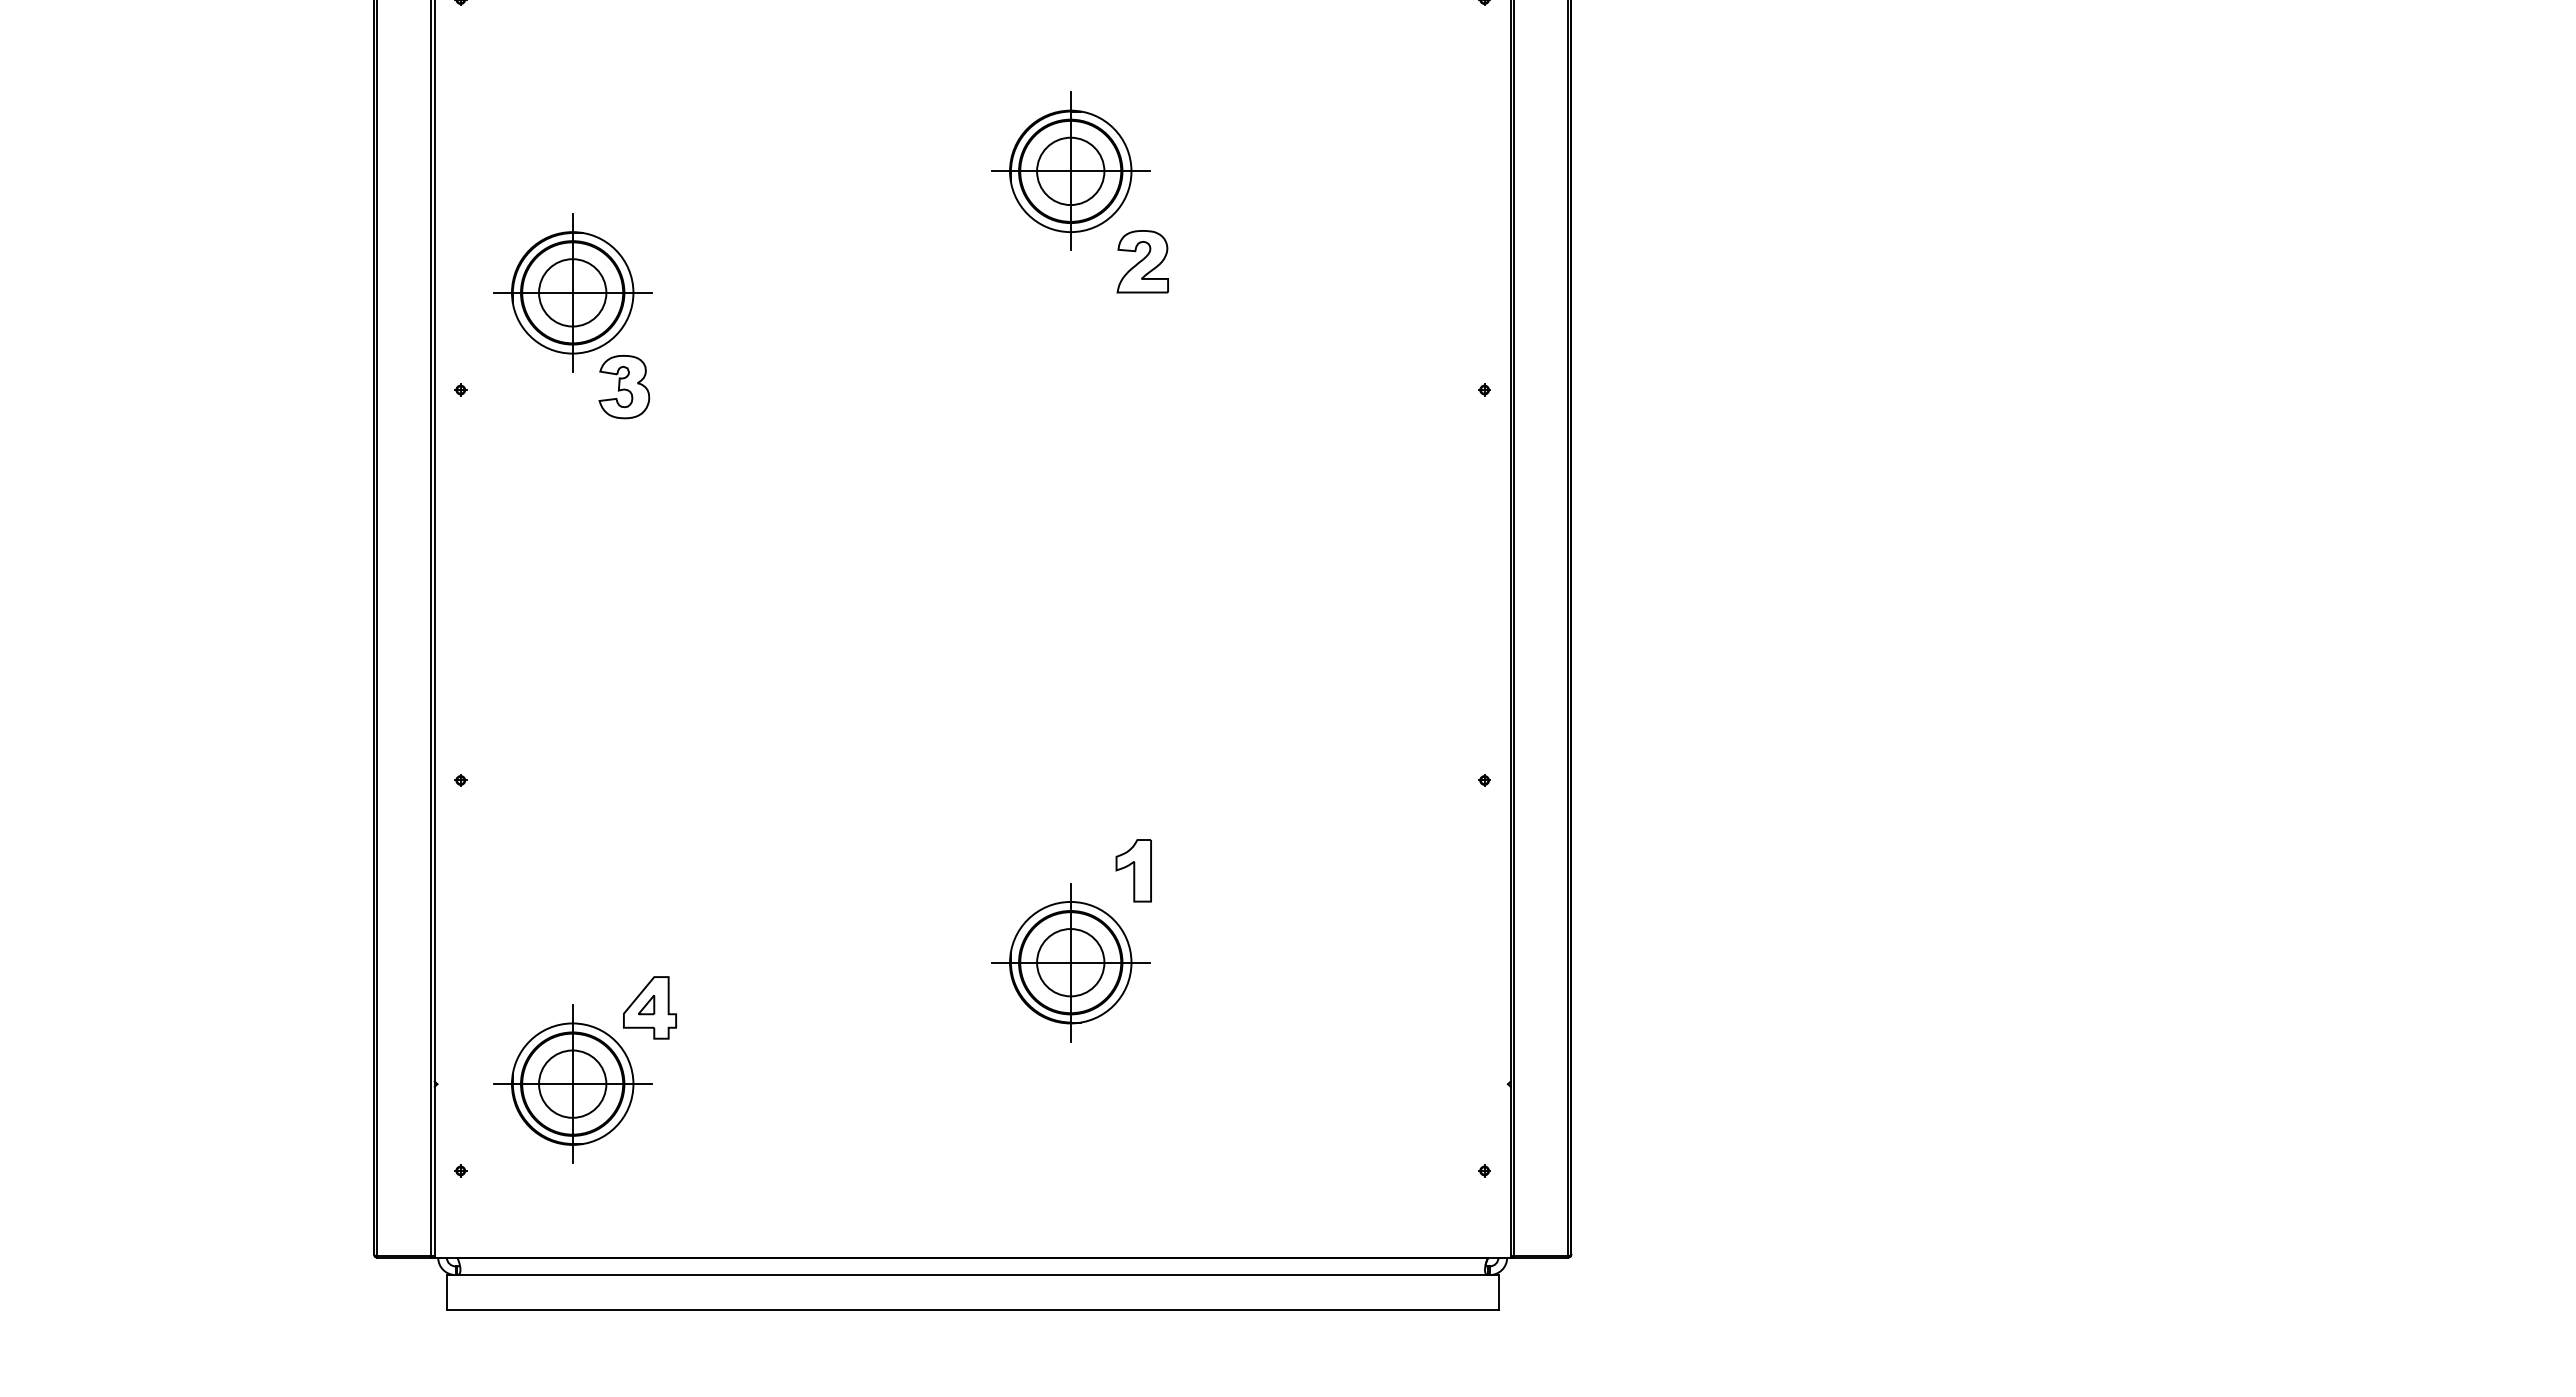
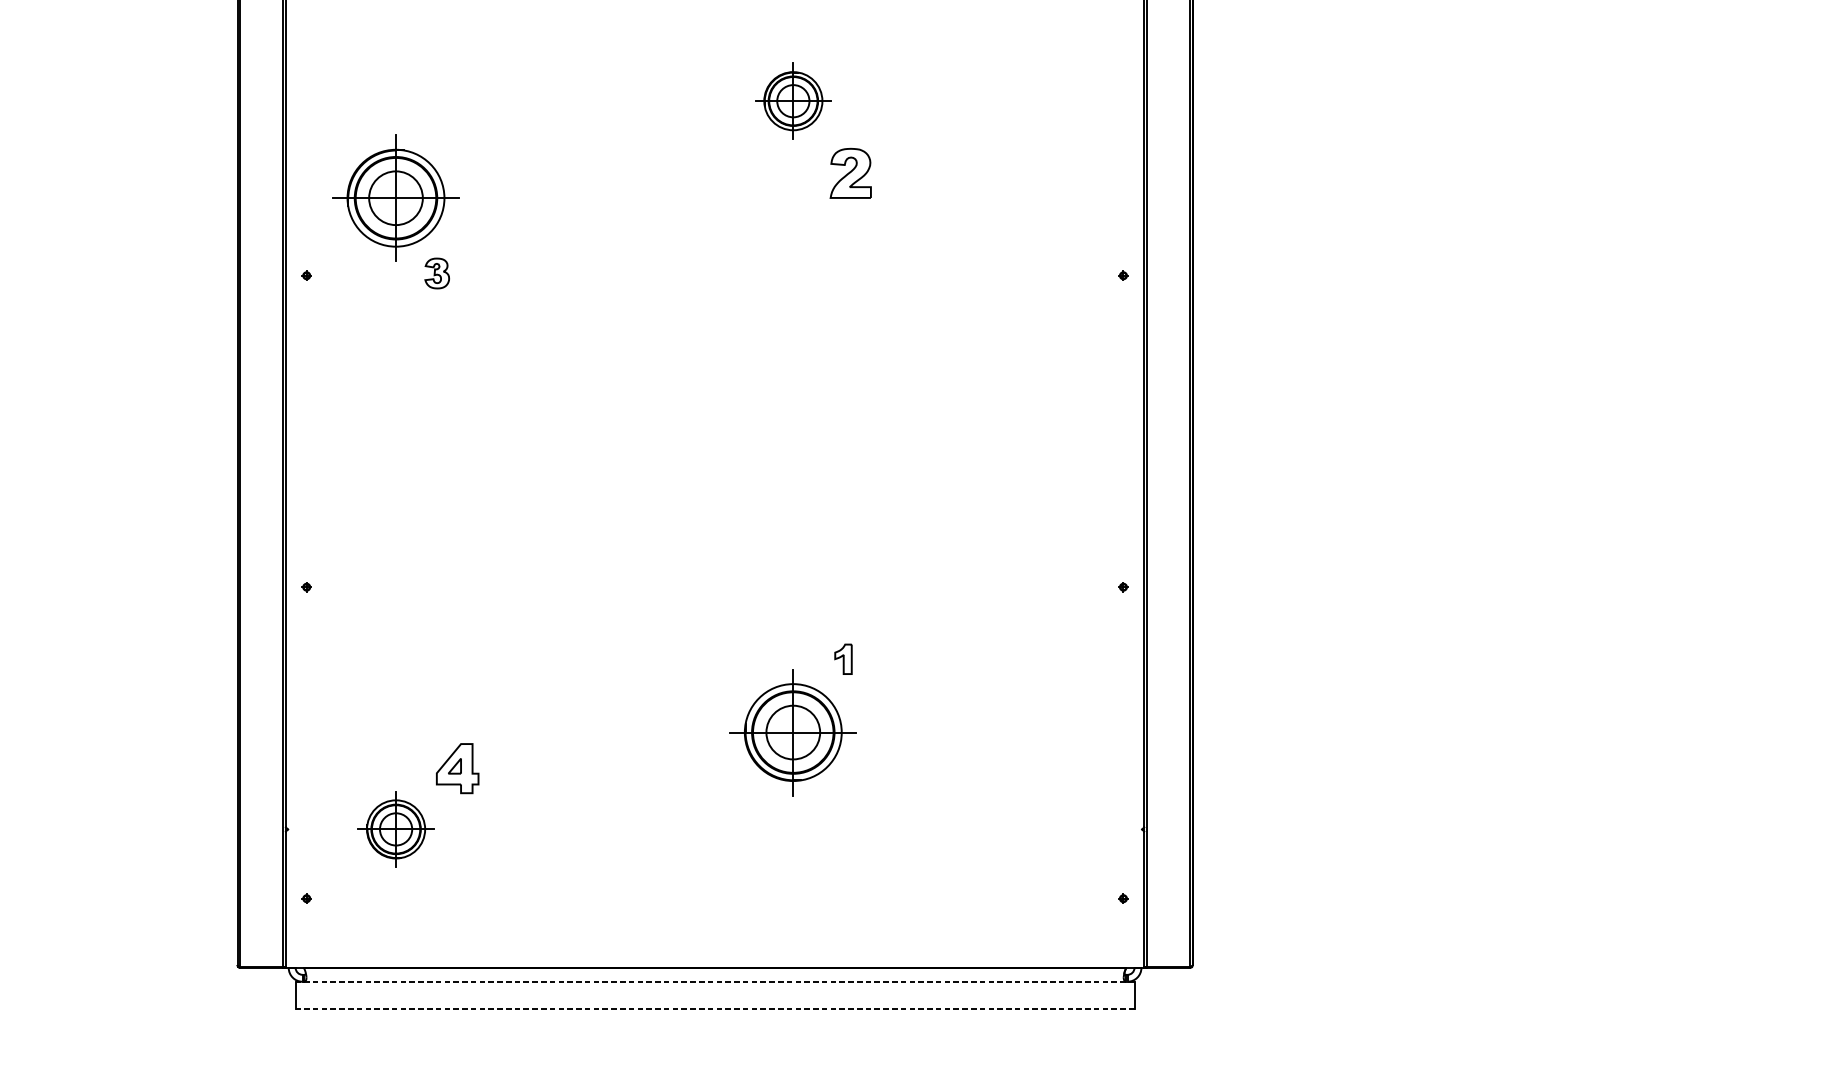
part: (1070, 170) -> (793, 100), size x0.6
part: (624, 387) -> (437, 273), size x0.6
part: (1133, 870) -> (843, 659), size x0.6
part: (572, 1083) -> (395, 828), size x0.6
line: (972, 1275) -> (714, 982), solid -> dashed
line: (972, 1309) -> (714, 1009), solid -> dashed

